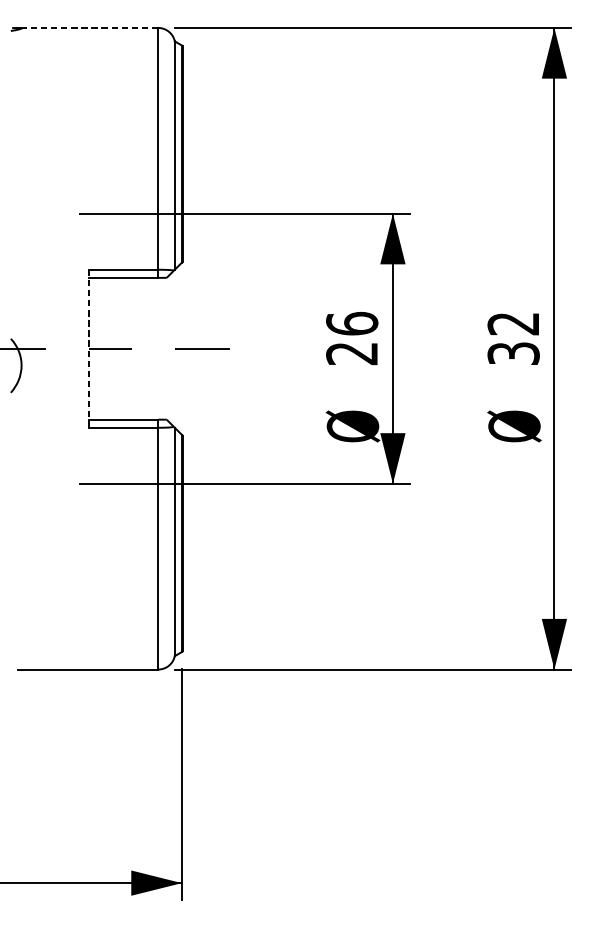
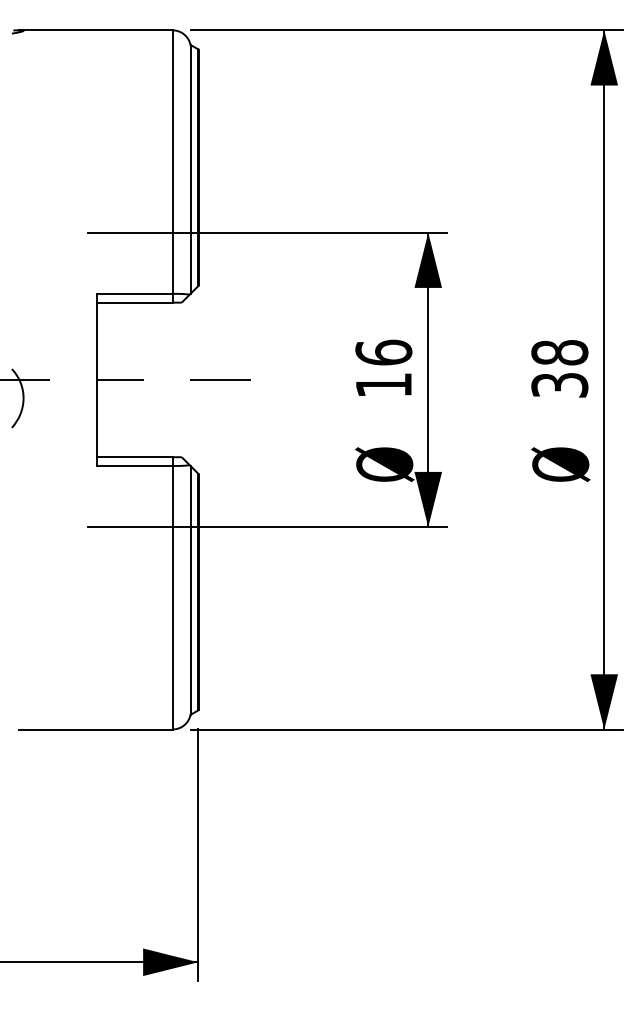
line: (87, 28) -> (95, 30), dashed -> solid
text: (513, 323) -> (559, 352), 32 -> 38
line: (89, 349) -> (97, 380), dashed -> solid
text: (351, 353) -> (383, 385), 26 -> 16

